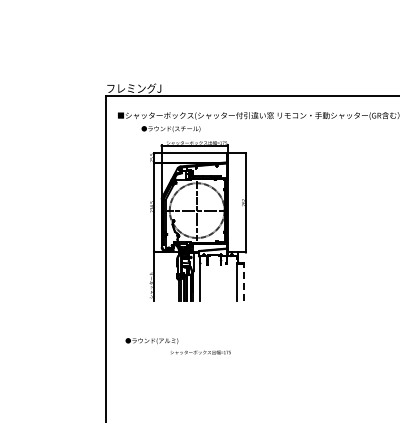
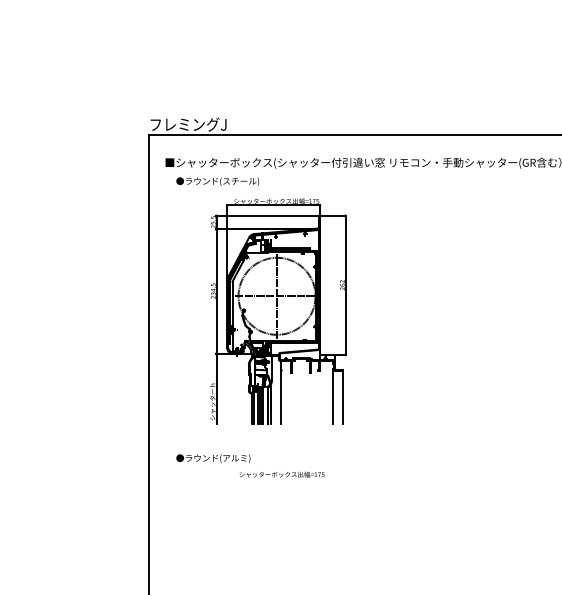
text: (170, 129) -> (217, 182), moved
line: (244, 282) -> (343, 397), dashed -> solid
text: (177, 346) -> (249, 466), moved

